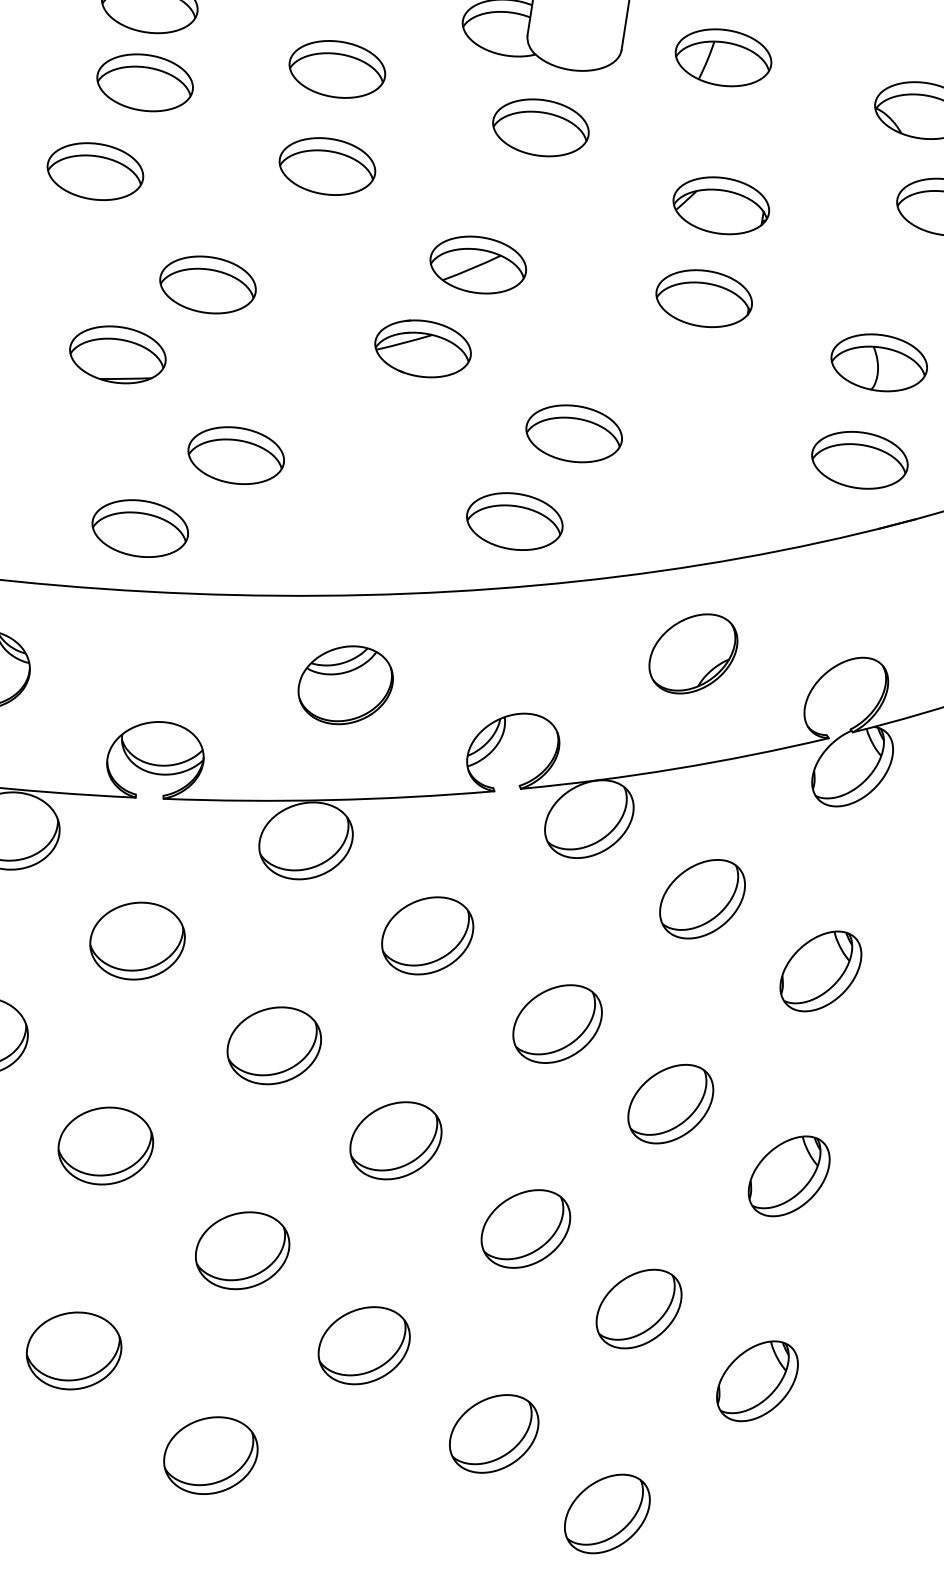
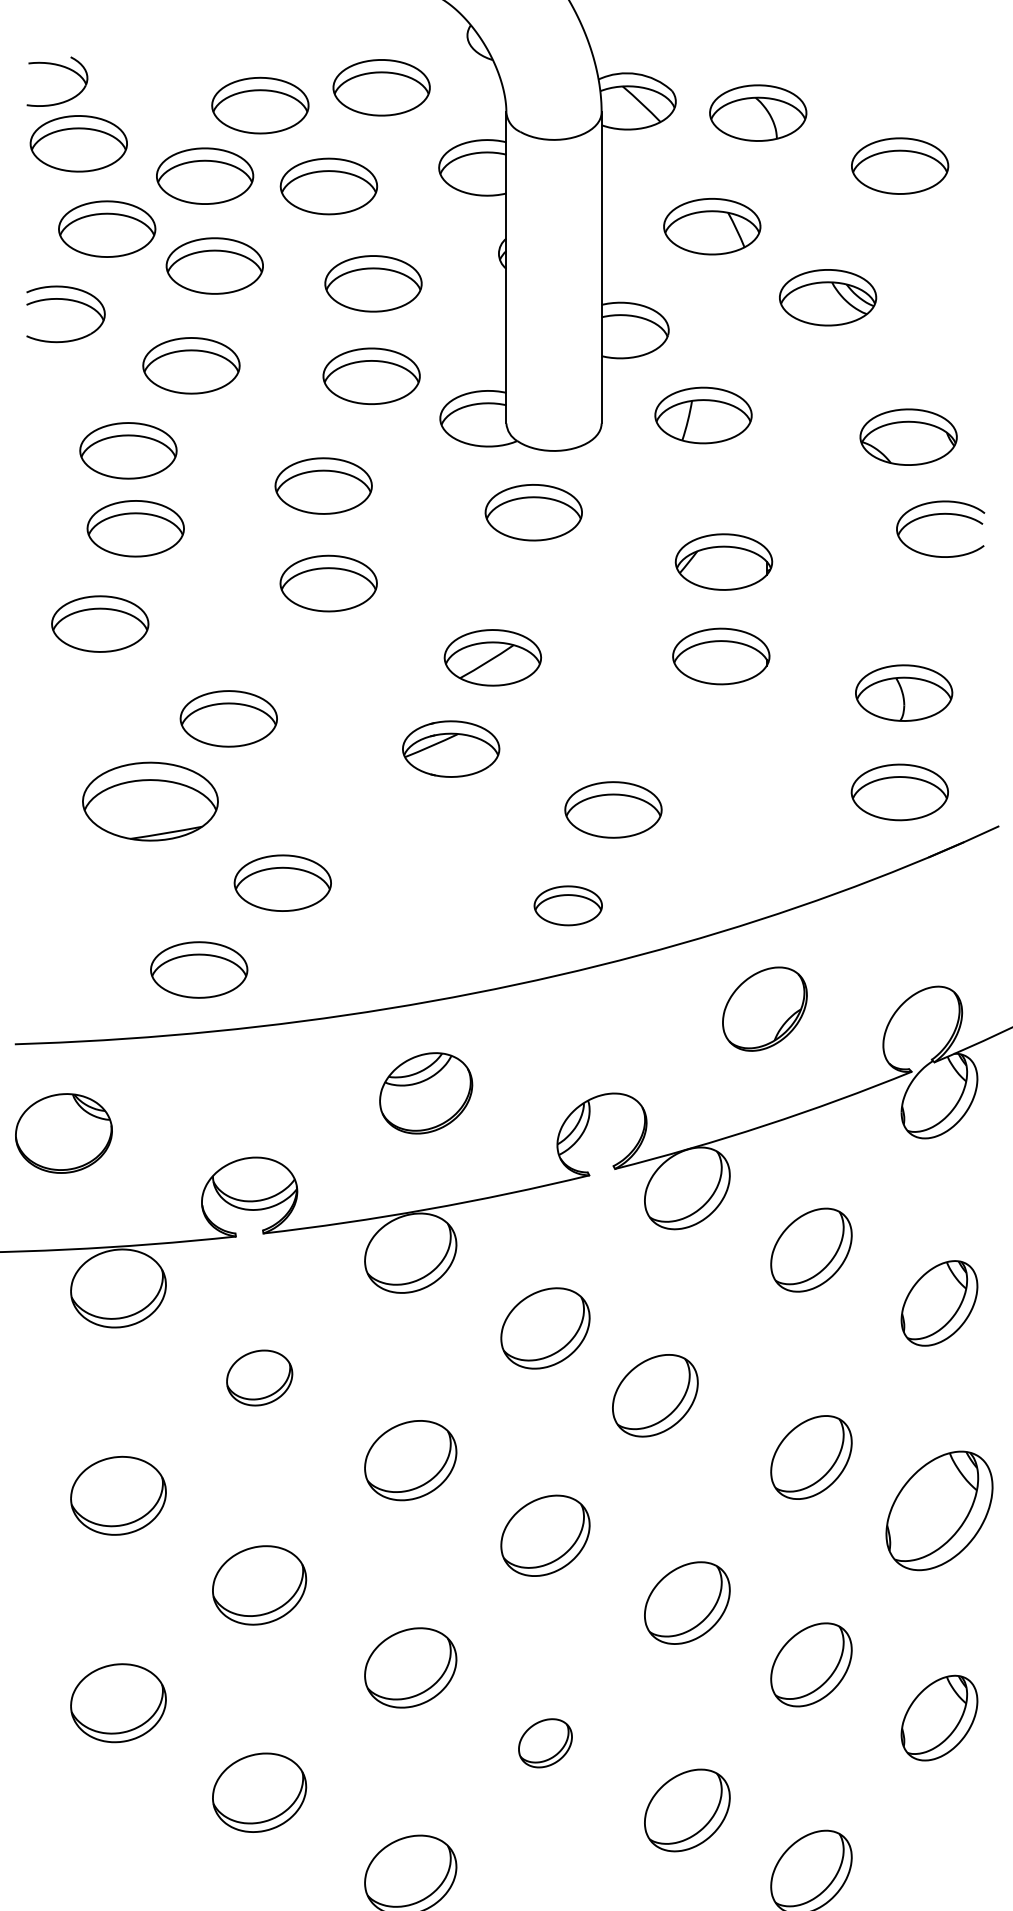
part: (117, 354) -> (150, 801), size x1.4
part: (515, 521) -> (568, 905), size x0.7
part: (137, 940) -> (259, 1377), size x0.7
part: (557, 1023) -> (655, 1395), moved
part: (789, 1175) -> (939, 1510), size x1.4
part: (364, 1345) -> (545, 1743), size x0.6

